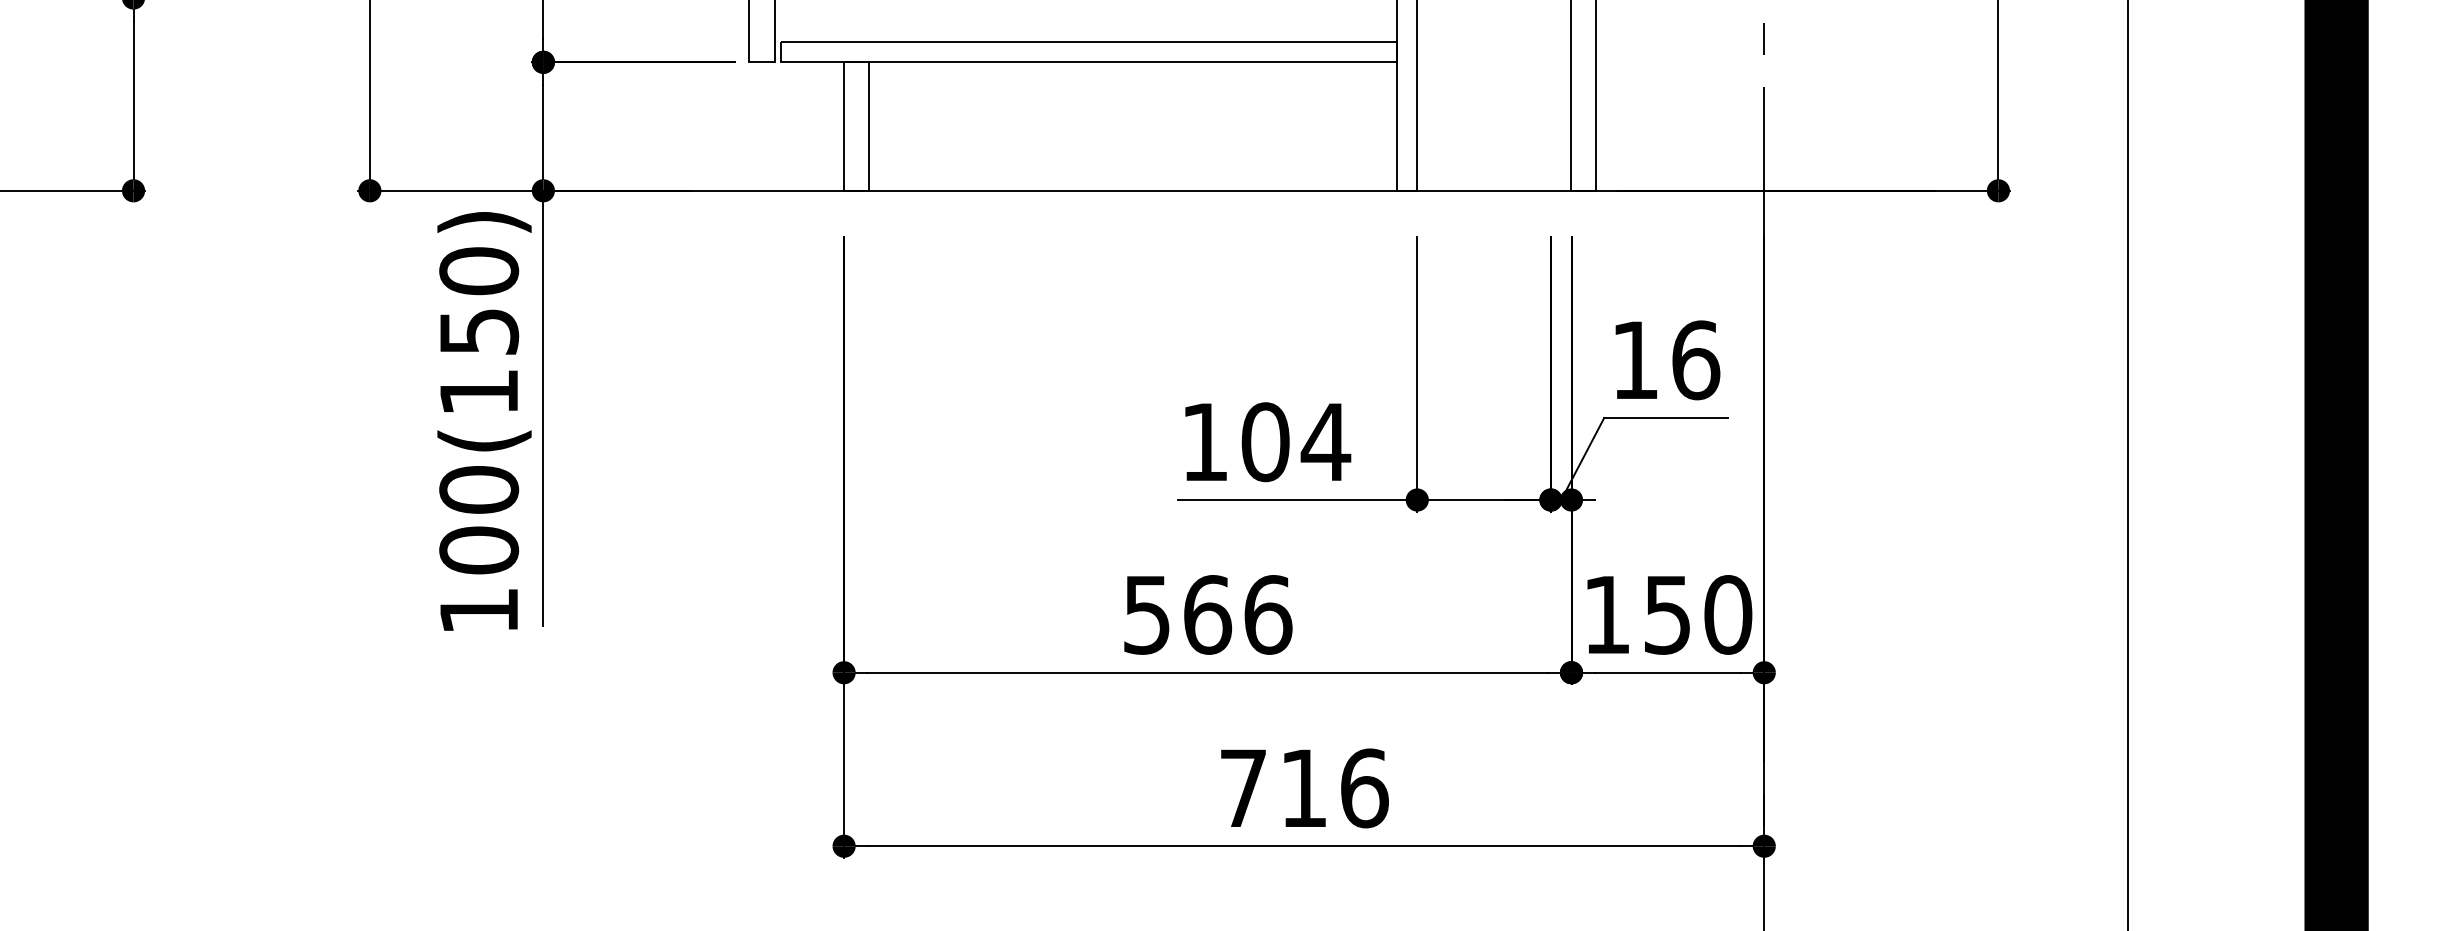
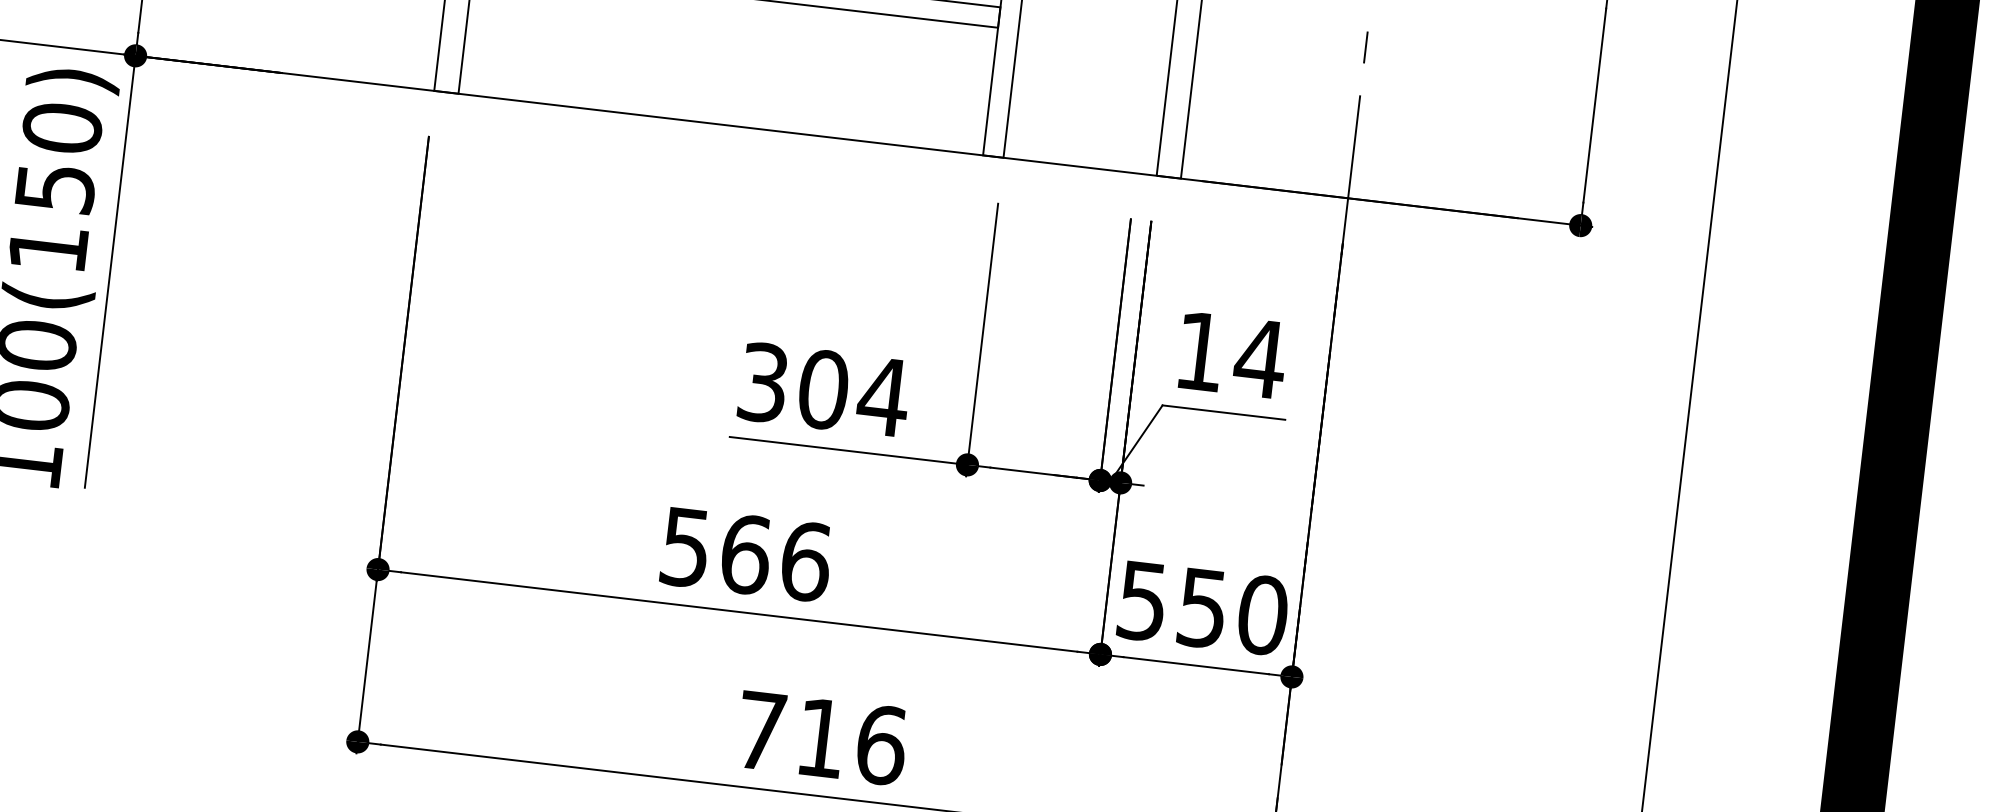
text: (1695, 360) -> (1260, 358), 16 -> 14
text: (1204, 442) -> (762, 382), 104 -> 304
text: (1606, 615) -> (1141, 601), 150 -> 550

